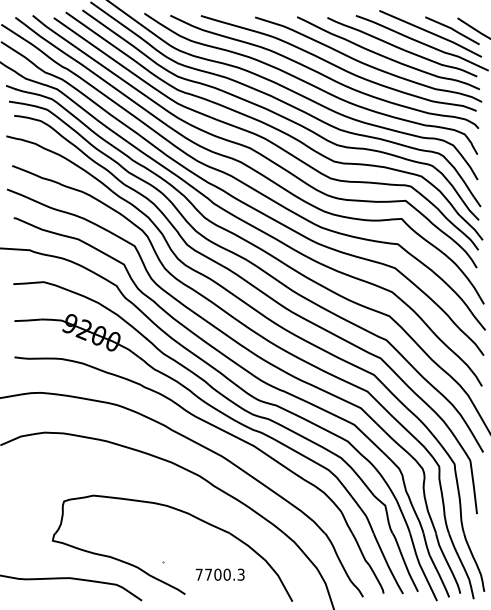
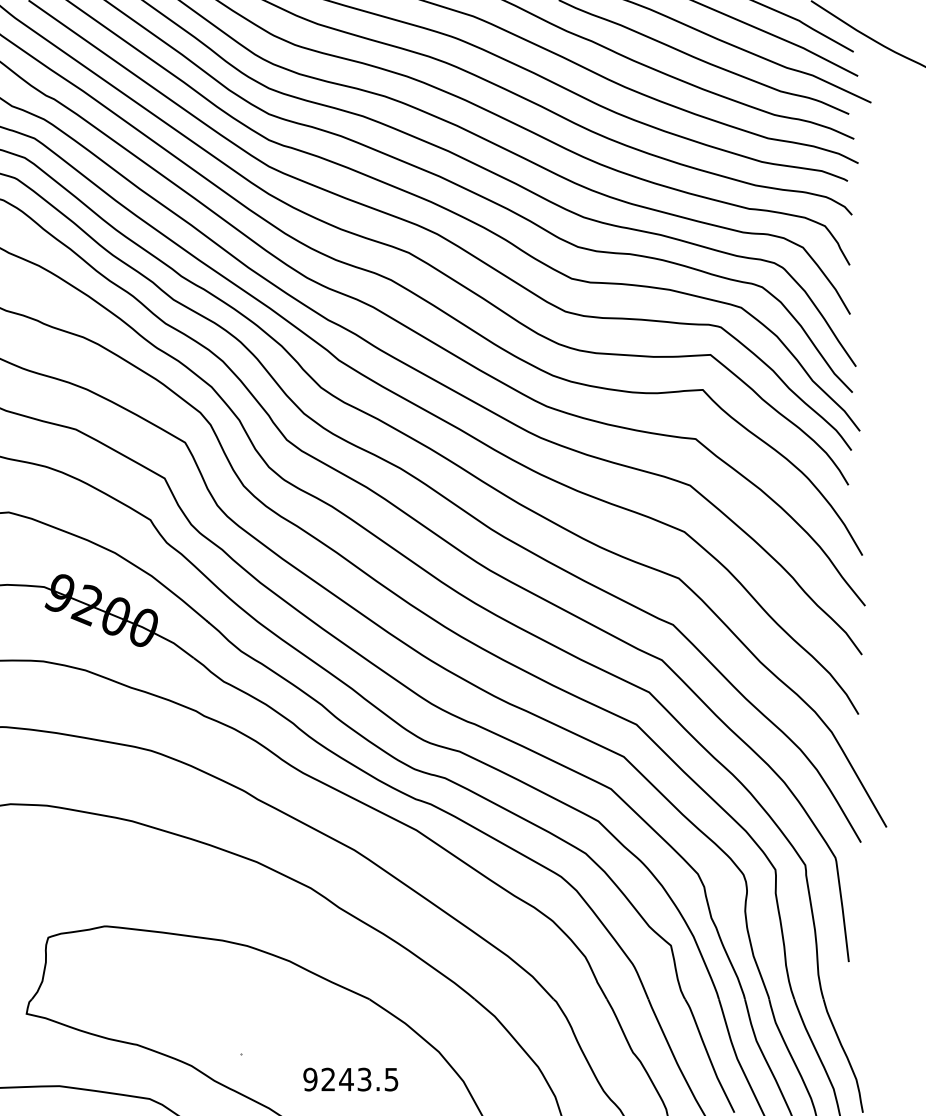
text: (219, 574) -> (349, 1079), 7700.3 -> 9243.5

